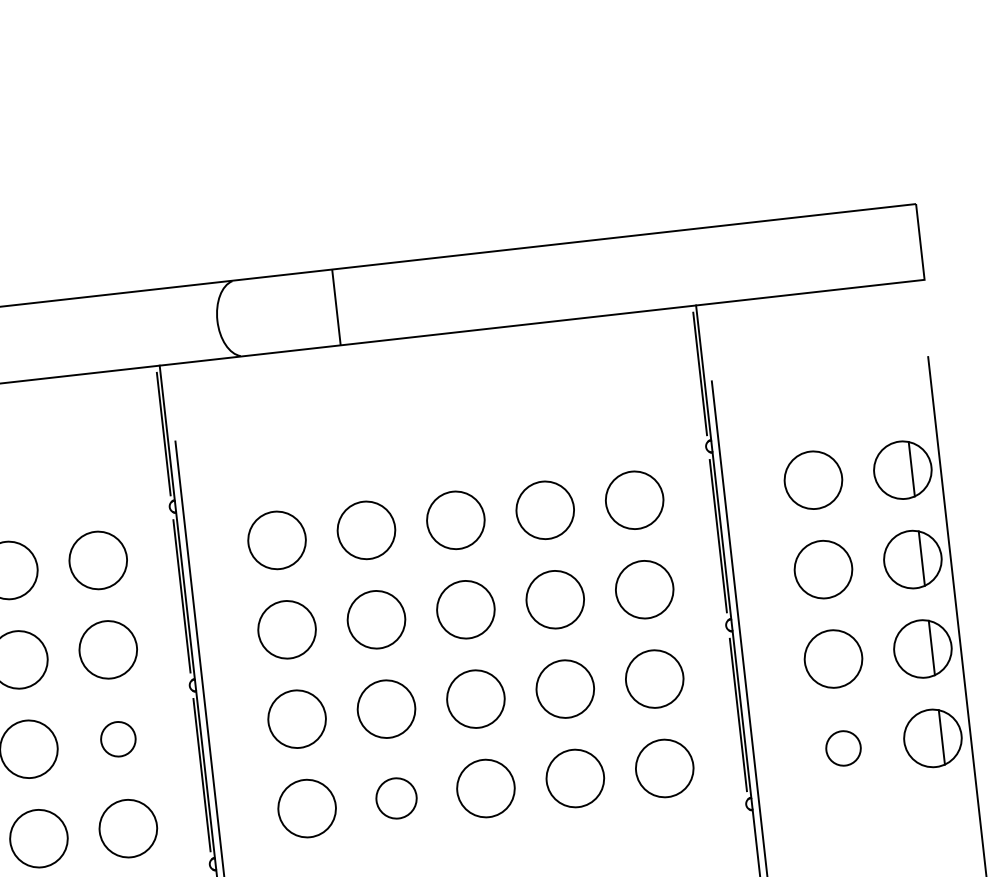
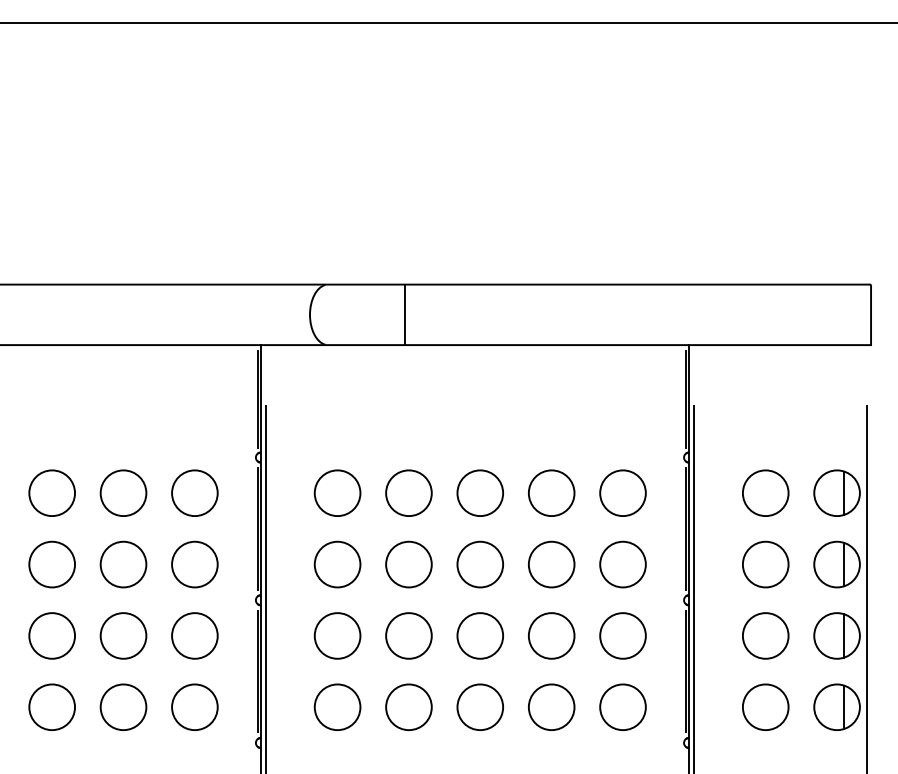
circle: (117, 738) -> (194, 635), size x1.67
circle: (843, 748) -> (765, 707), size x1.67
circle: (395, 797) -> (408, 706), size x1.43

